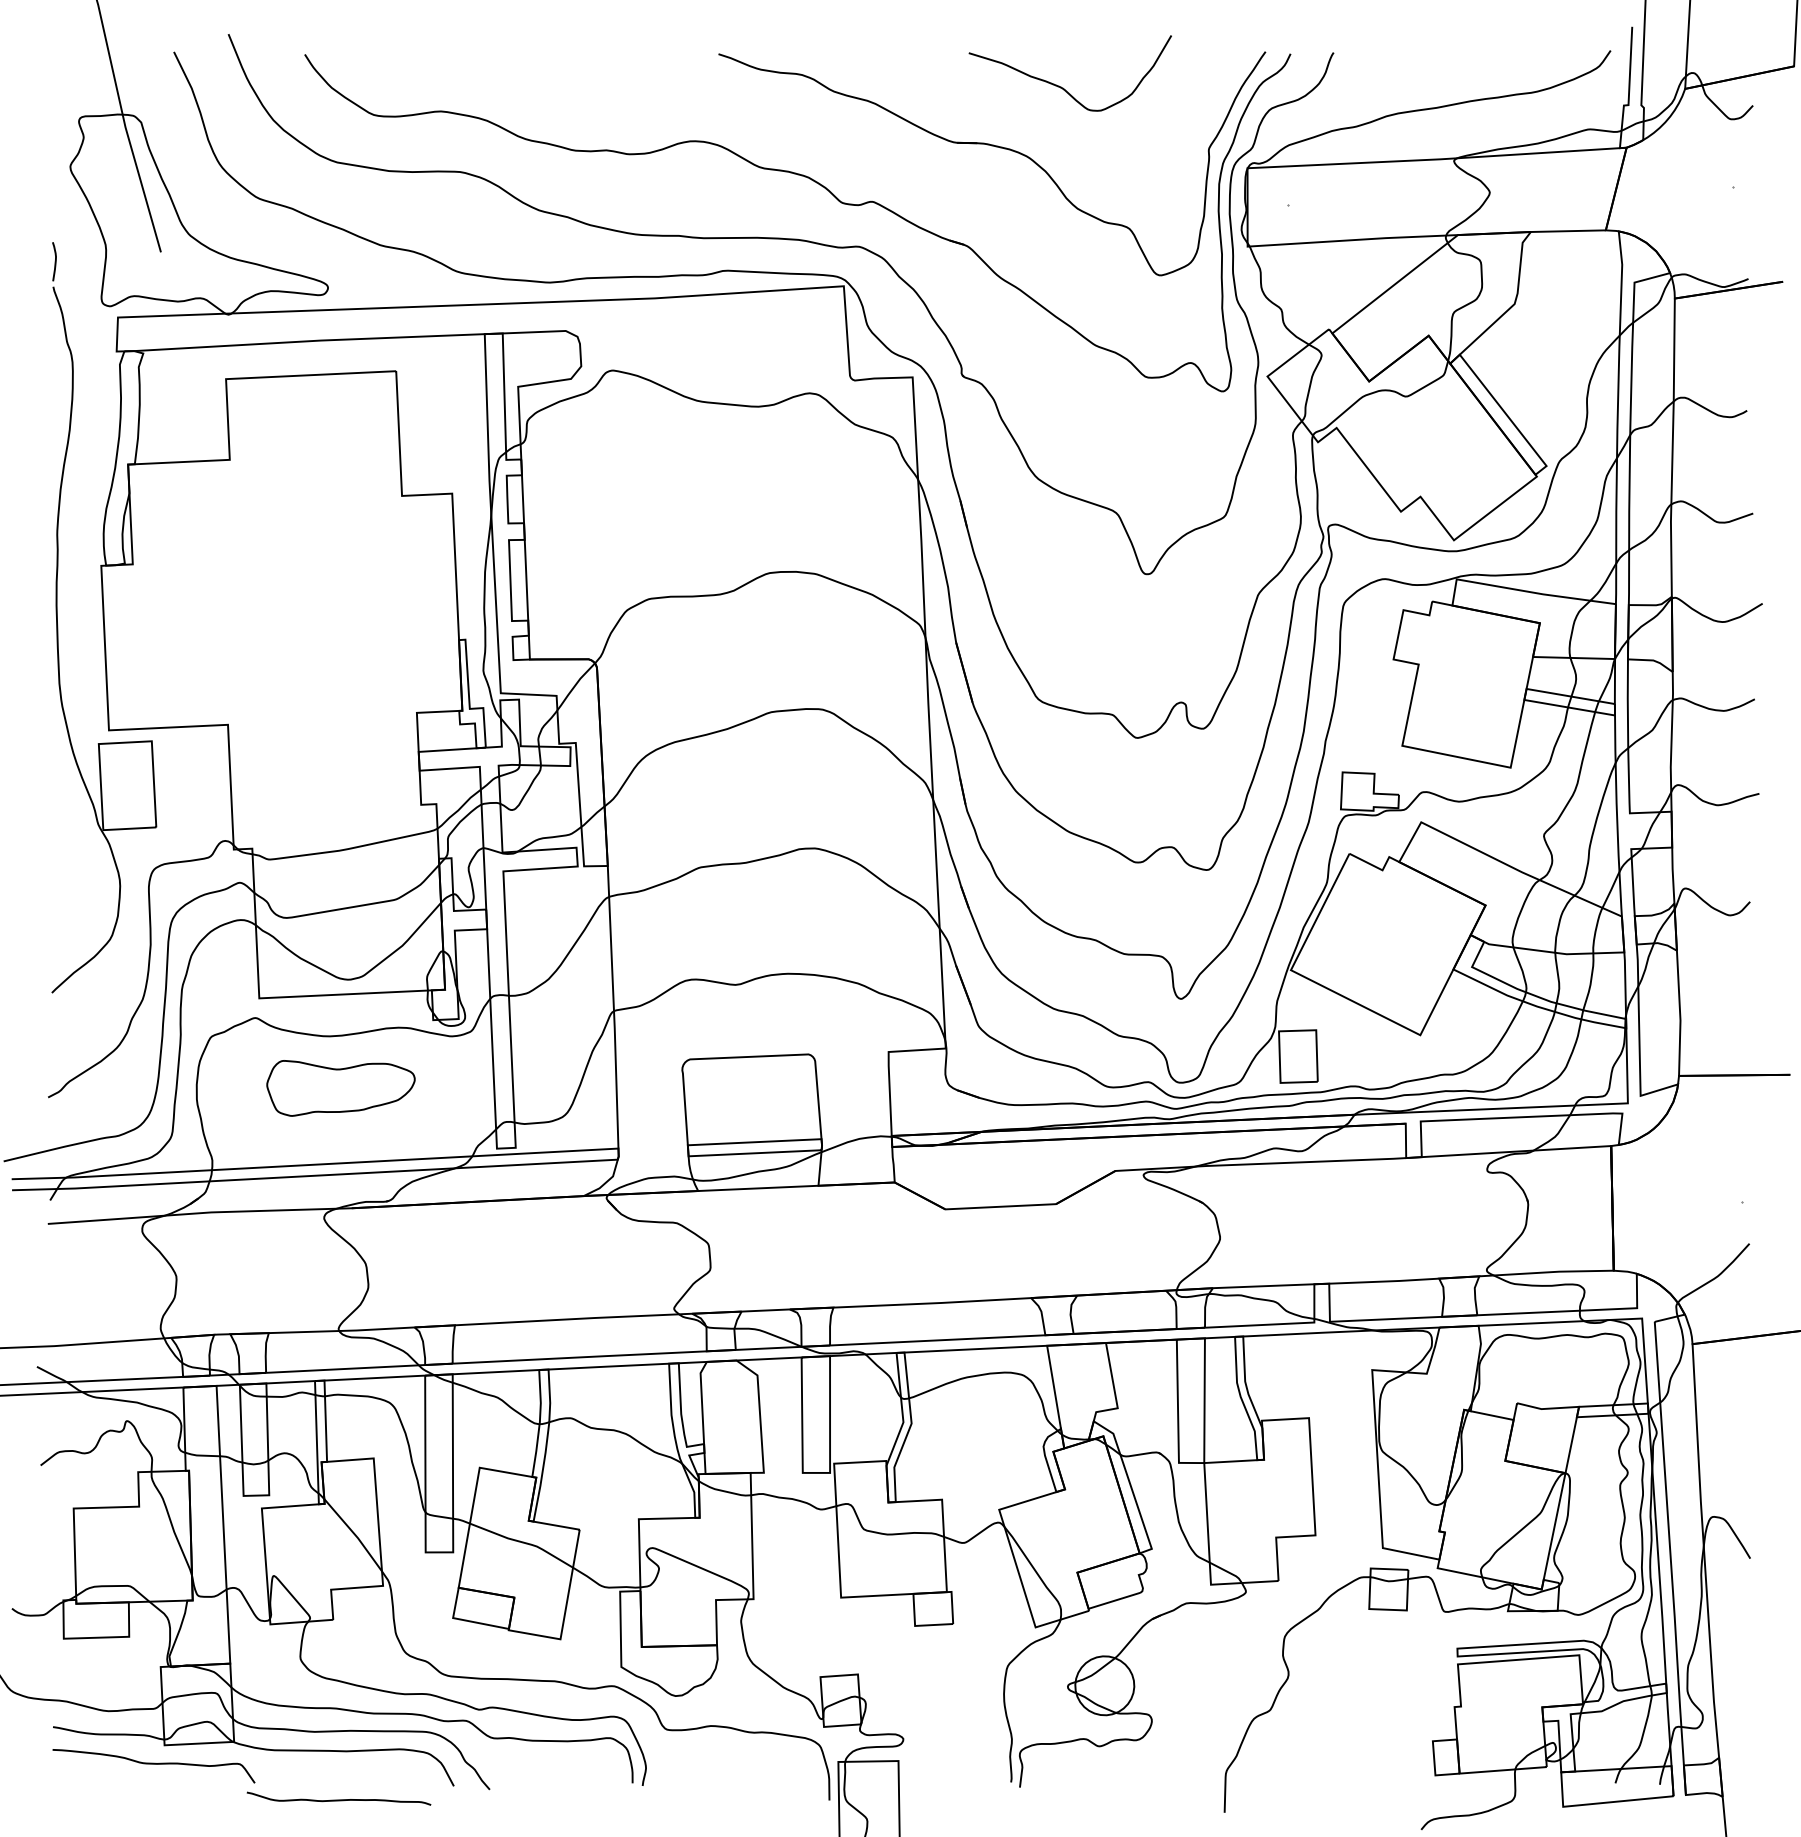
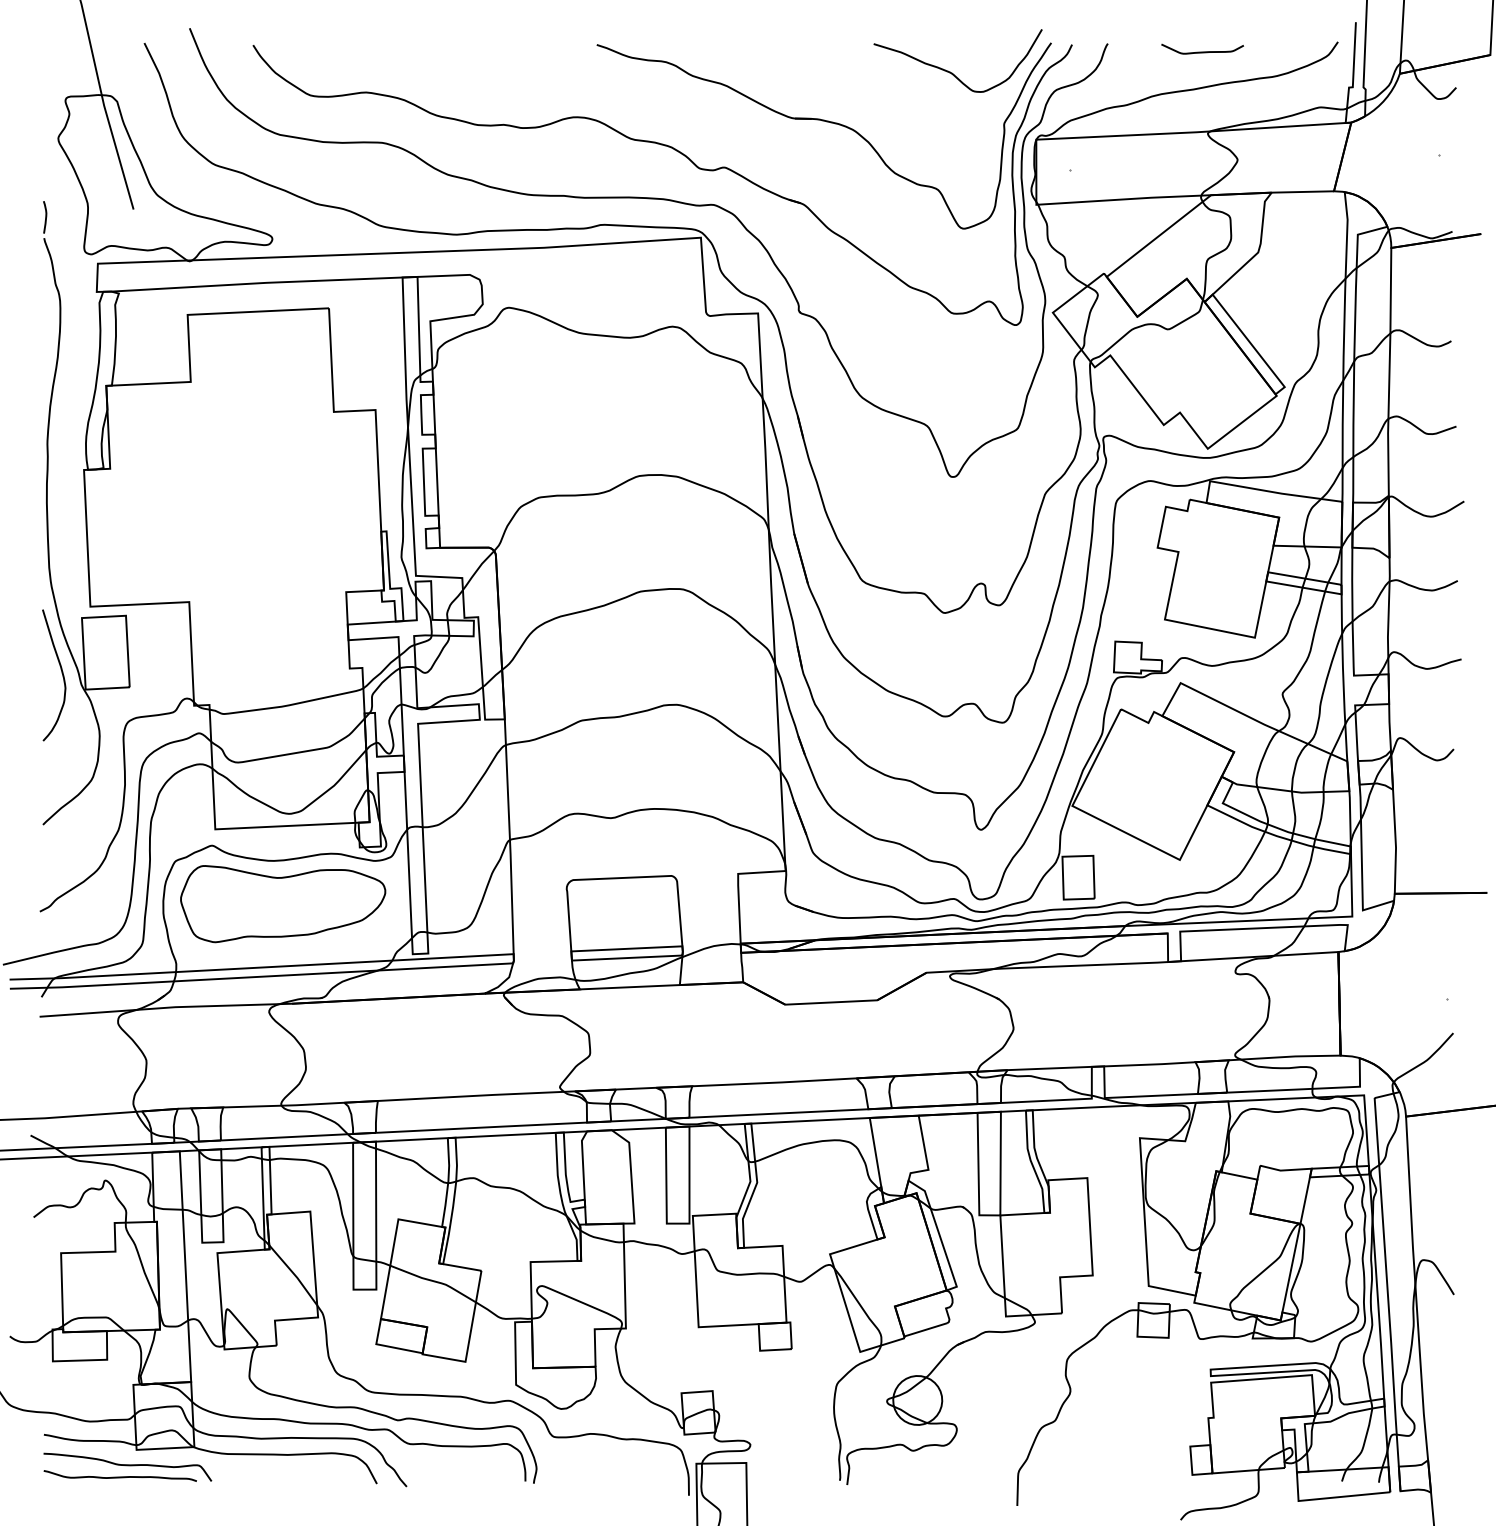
curve: (1447, 62) -> (1202, 51), added
curve: (1063, 87) -> (952, 72), moved
curve: (74, 810) -> (61, 673), added
part: (340, 1088) -> (282, 904), size x1.67
curve: (338, 1799) -> (119, 1476), moved

